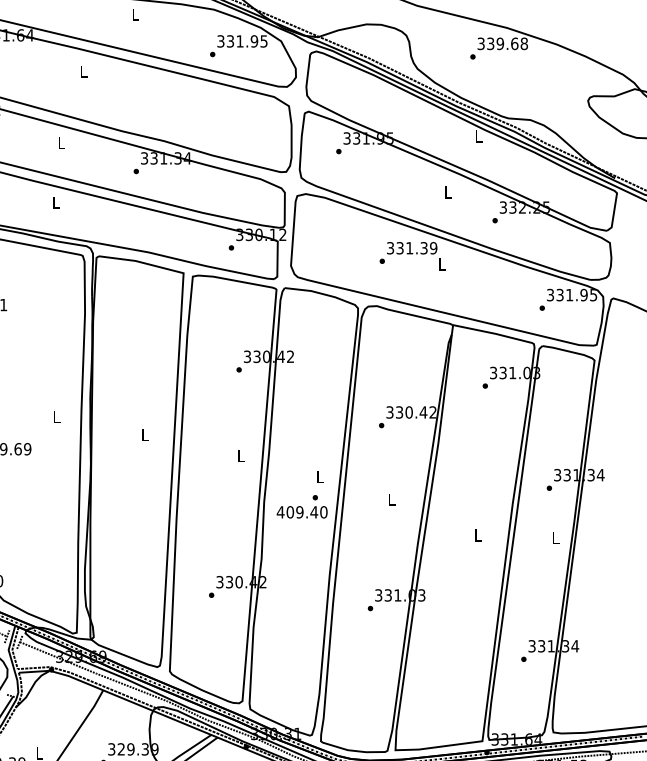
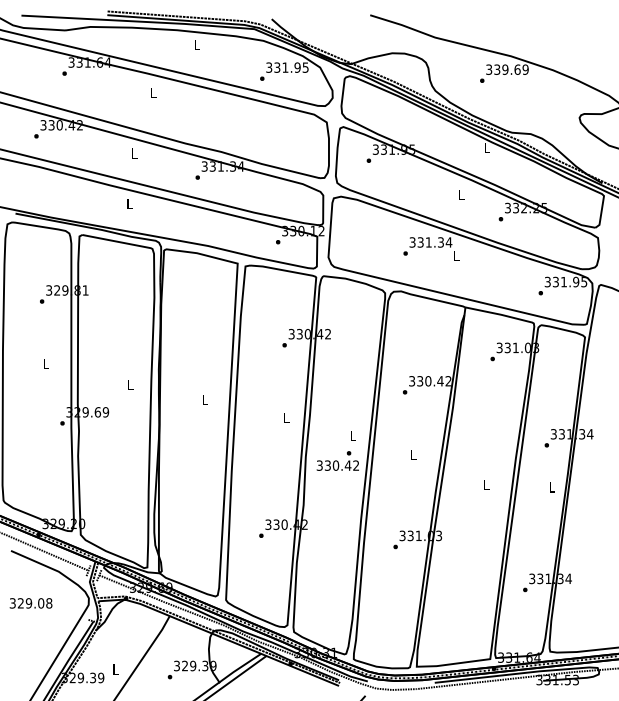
text: (524, 43) -> (525, 69), 339.68 -> 339.69
text: (433, 248) -> (448, 242), 331.39 -> 331.34
text: (301, 512) -> (337, 465), 409.40 -> 330.42

